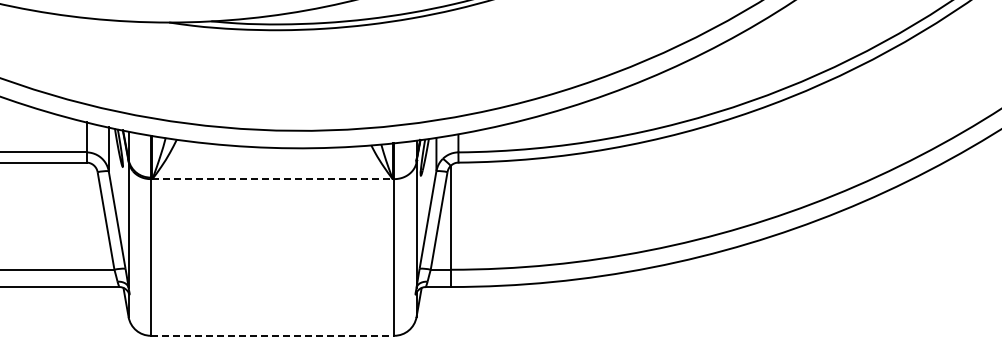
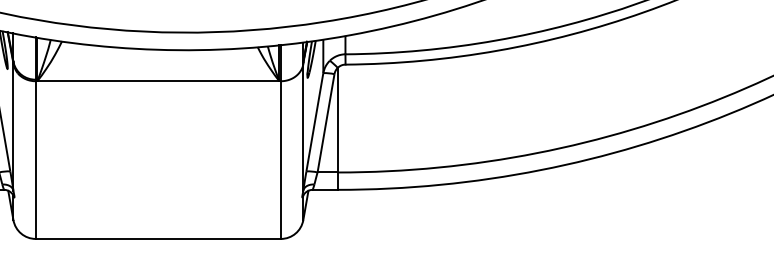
line: (273, 179) -> (159, 81), dashed -> solid
line: (272, 335) -> (158, 238), dashed -> solid

